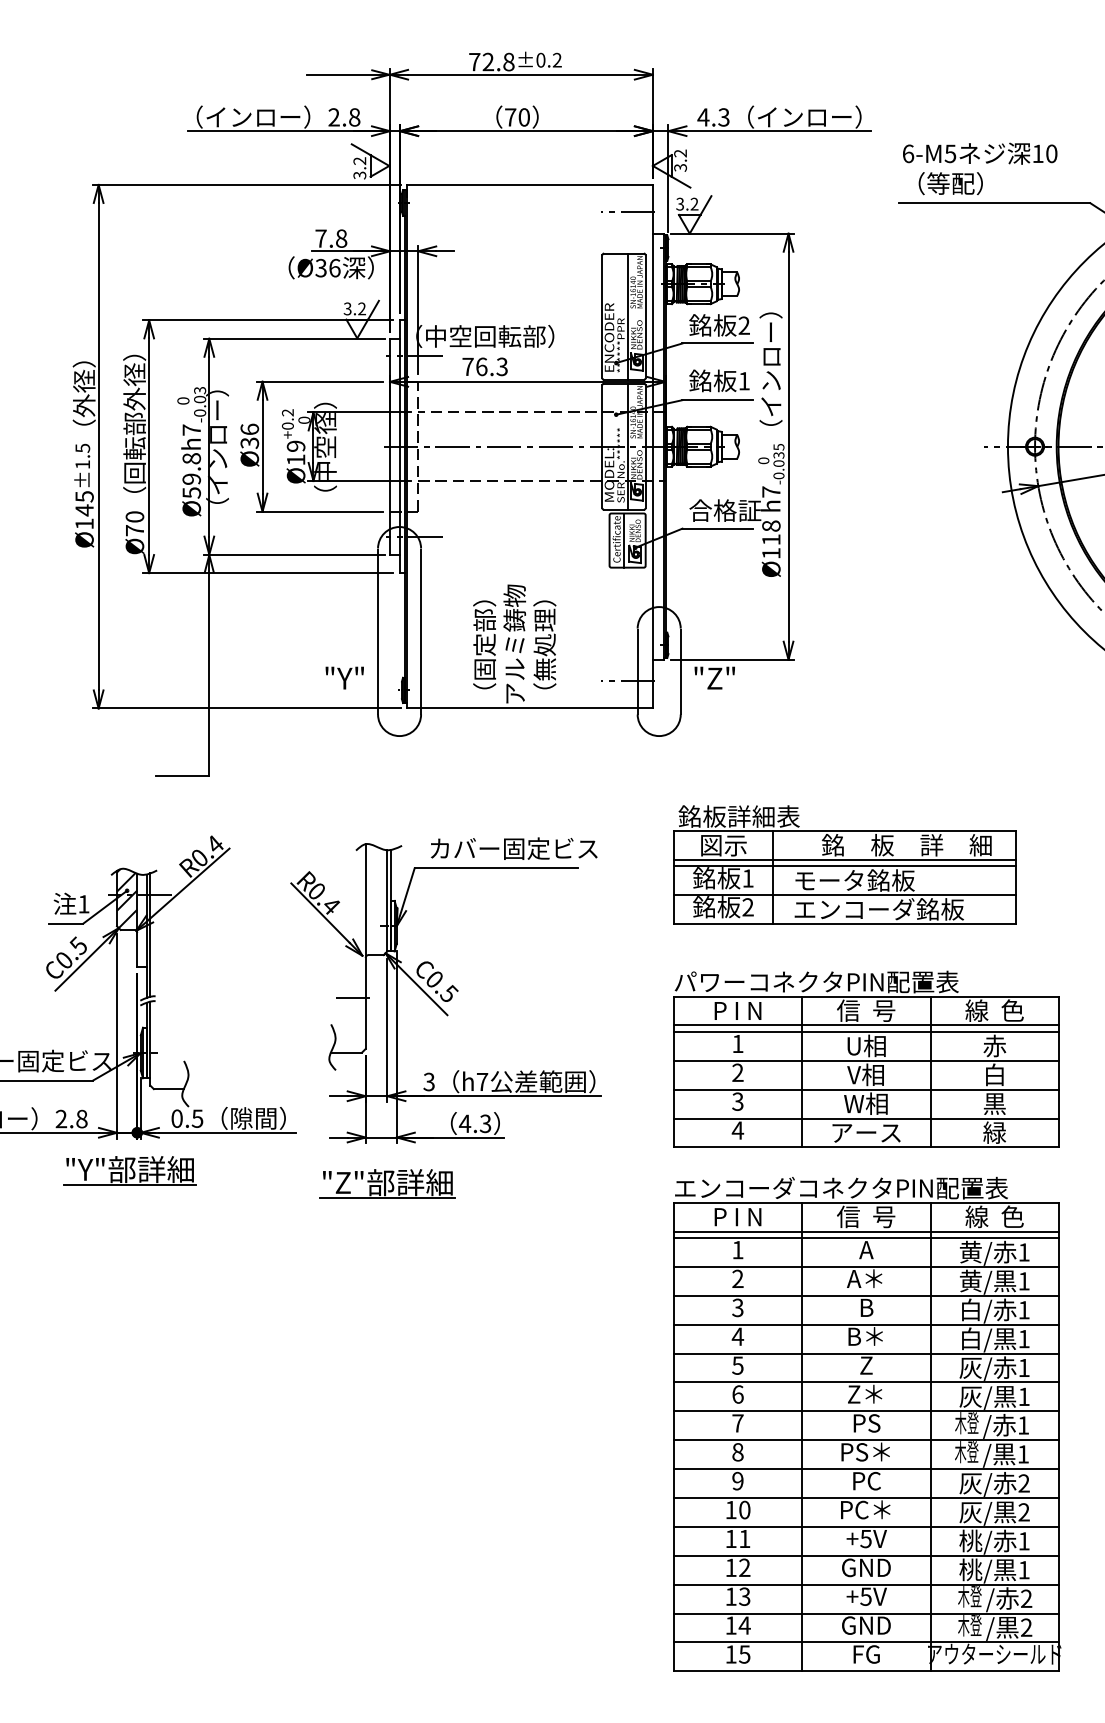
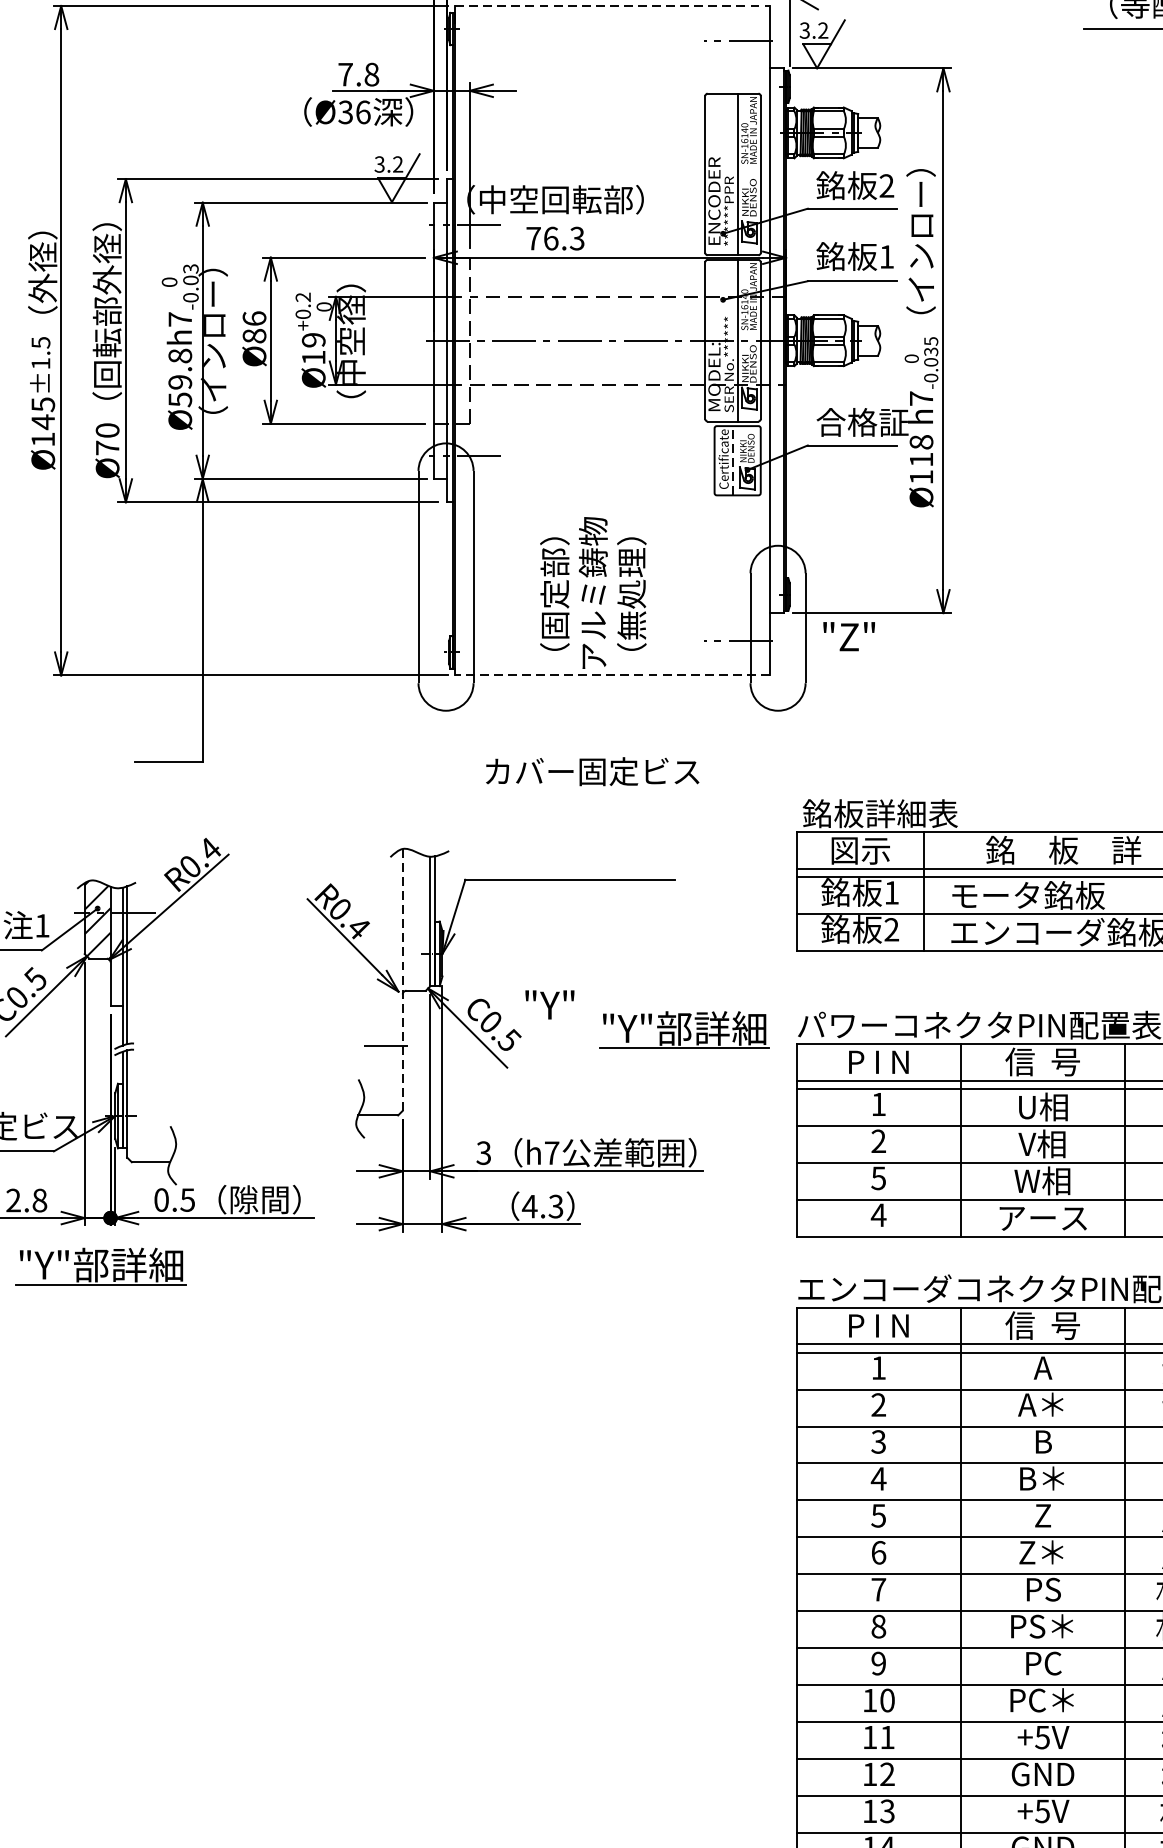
line: (530, 184) -> (613, 5), solid -> dashed
text: (249, 442) -> (254, 335), Ø36 -> Ø86
line: (624, 540) -> (733, 460), solid -> dashed
text: (344, 677) -> (549, 1004), moved
line: (529, 708) -> (612, 675), solid -> dashed
text: (514, 848) -> (593, 771), moved
line: (365, 947) -> (402, 981), solid -> dashed
part: (585, 985) -> (683, 1029), added
text: (737, 1101) -> (878, 1178), 3 -> 5
part: (387, 1183) -> (430, 1282), removed

